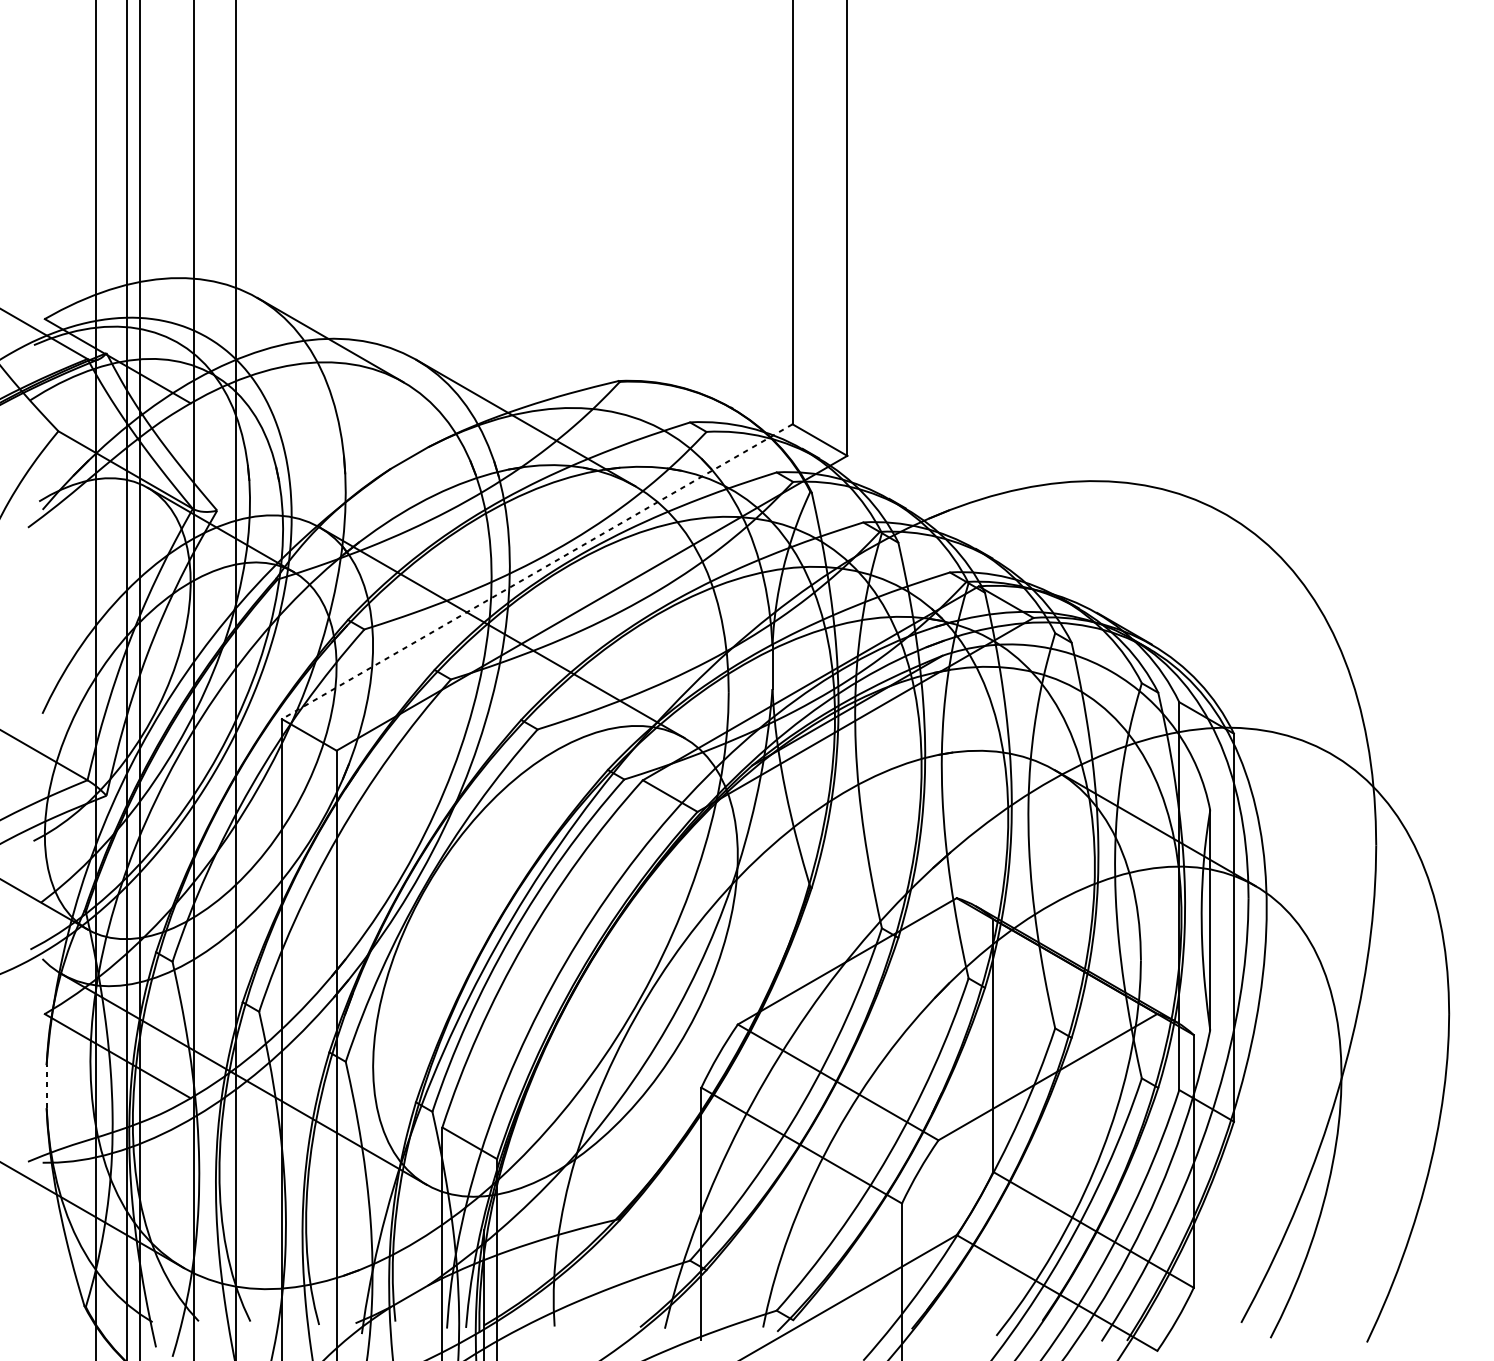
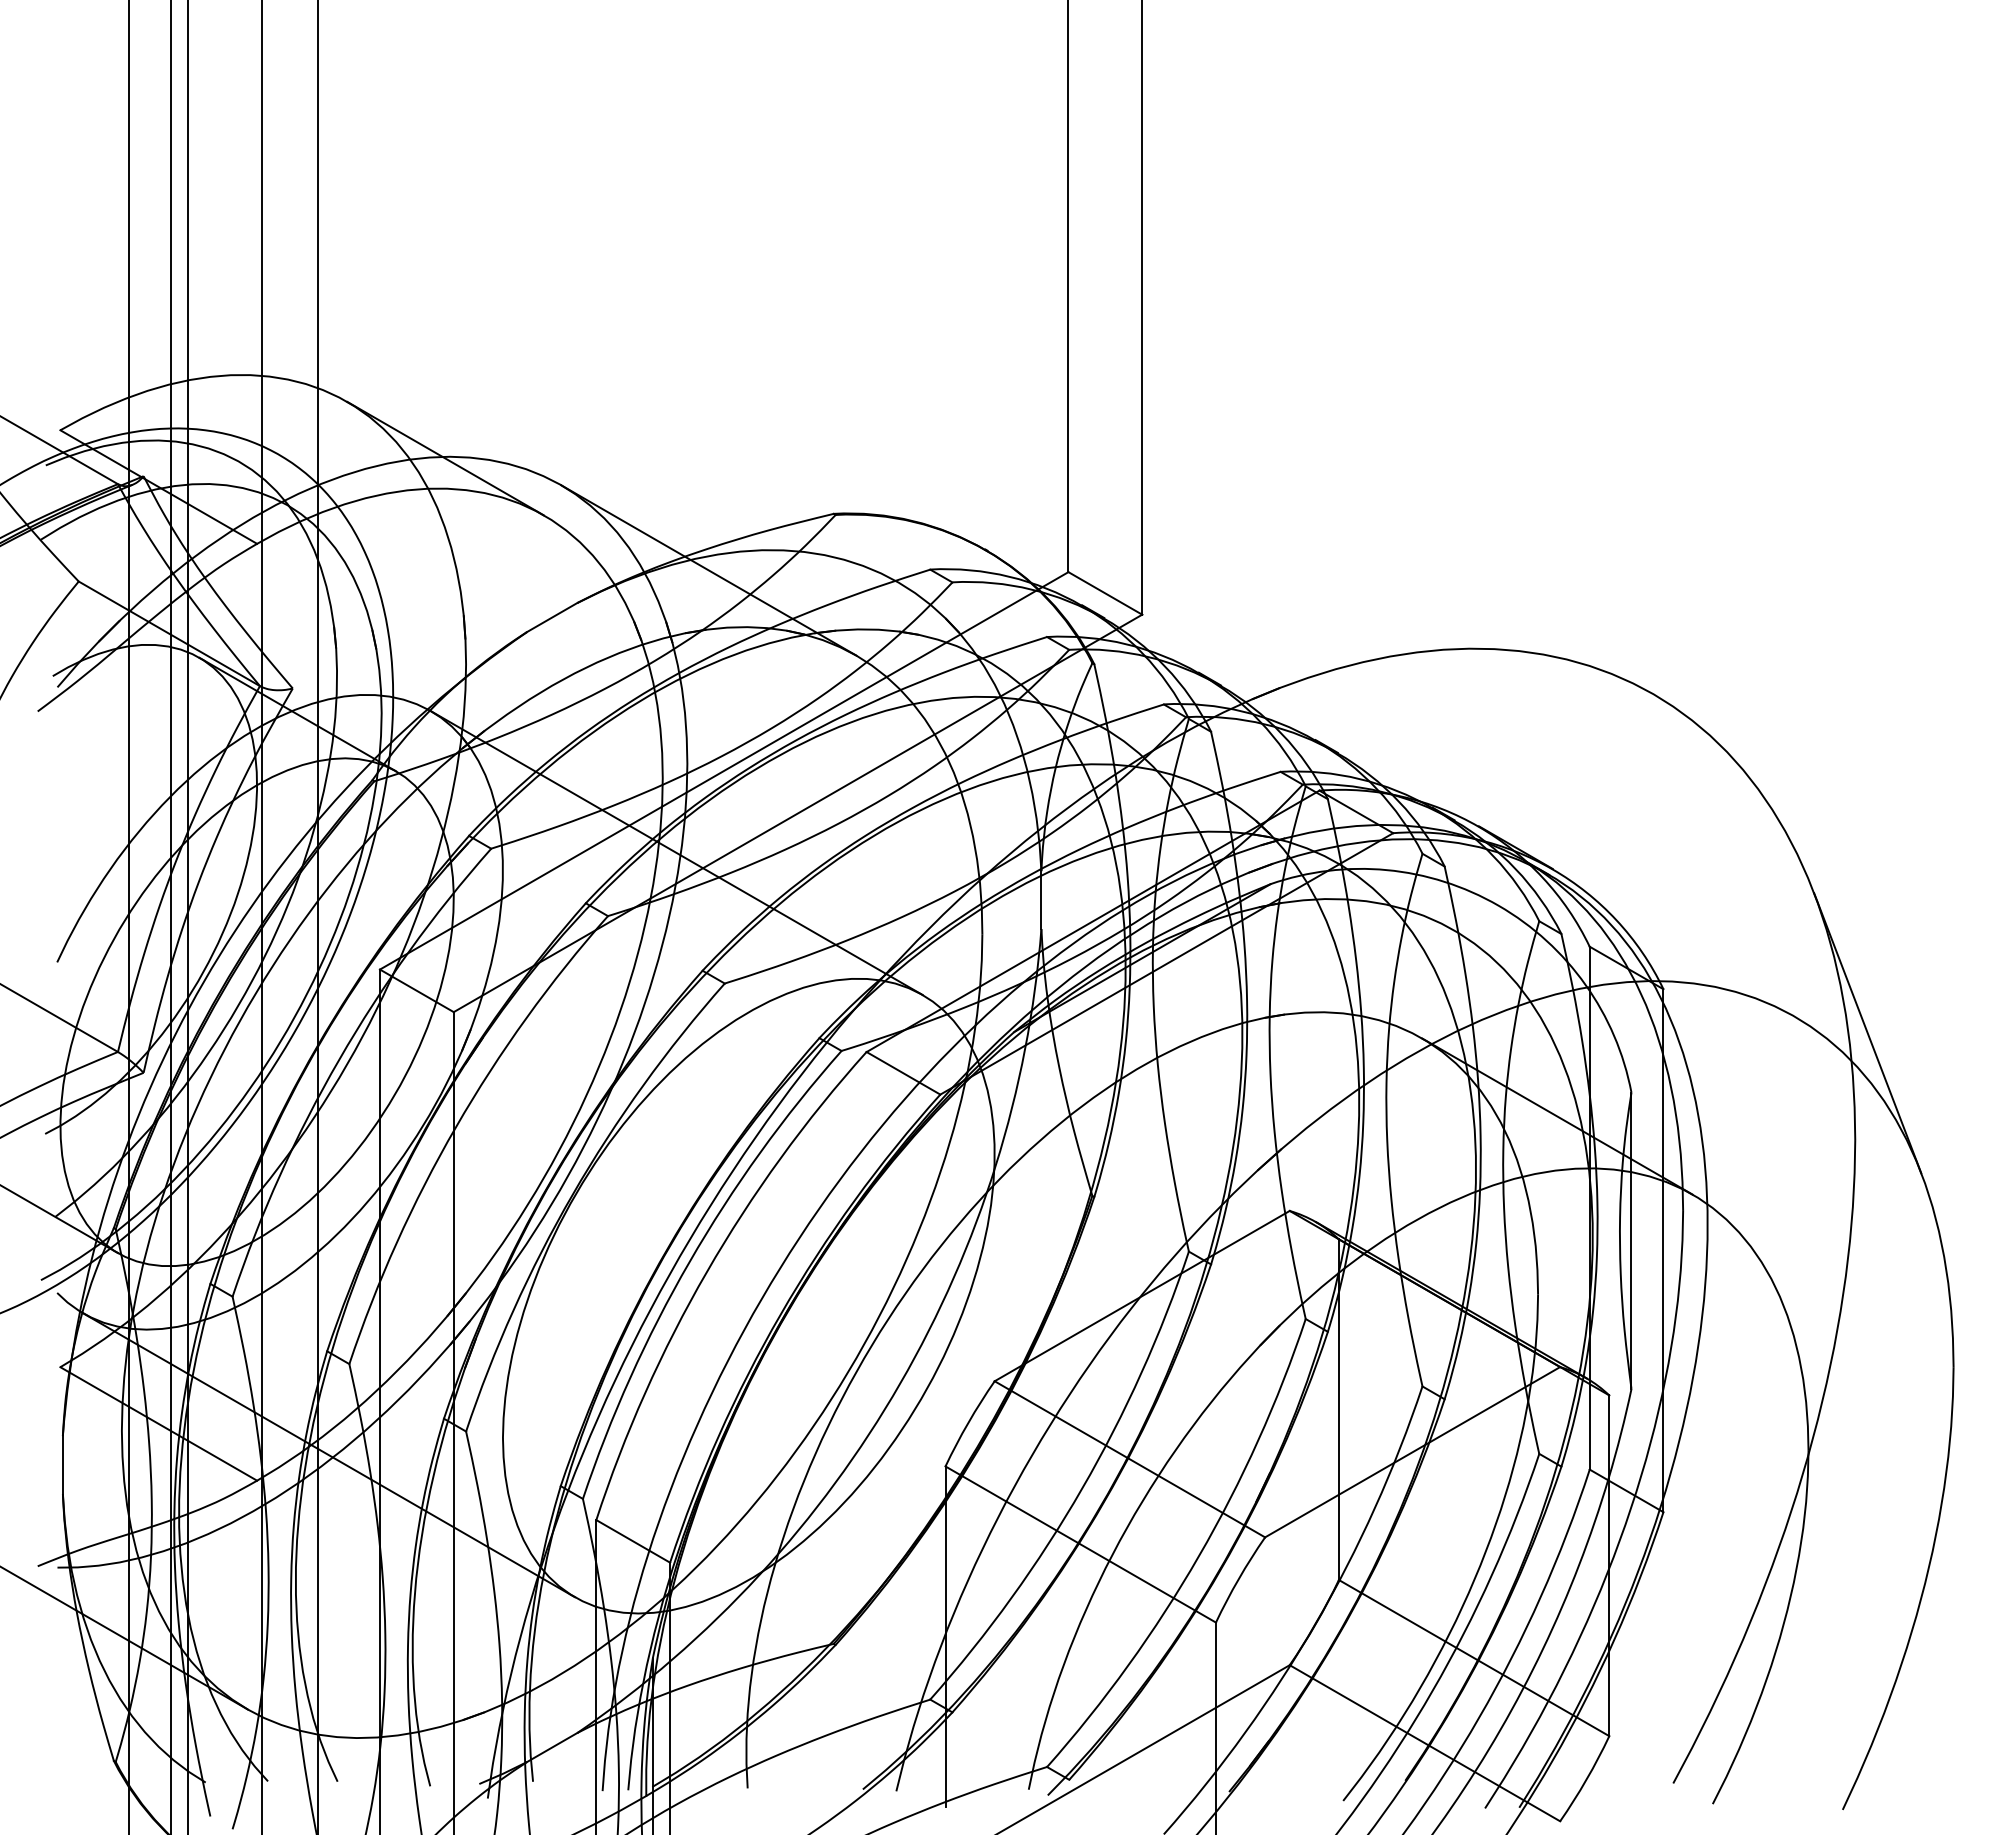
line: (536, 572) -> (723, 771), dashed -> solid
line: (1385, 766) -> (1867, 1033), added
line: (46, 1087) -> (62, 1465), dashed -> solid

